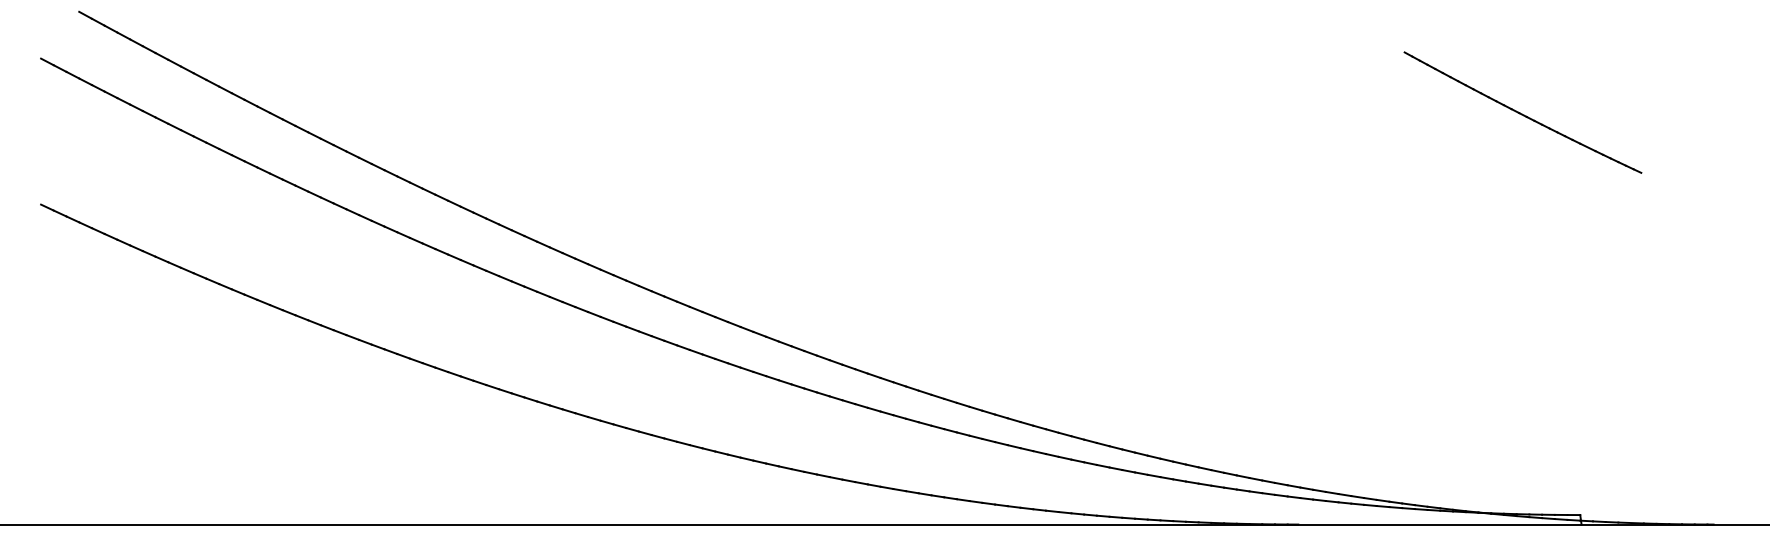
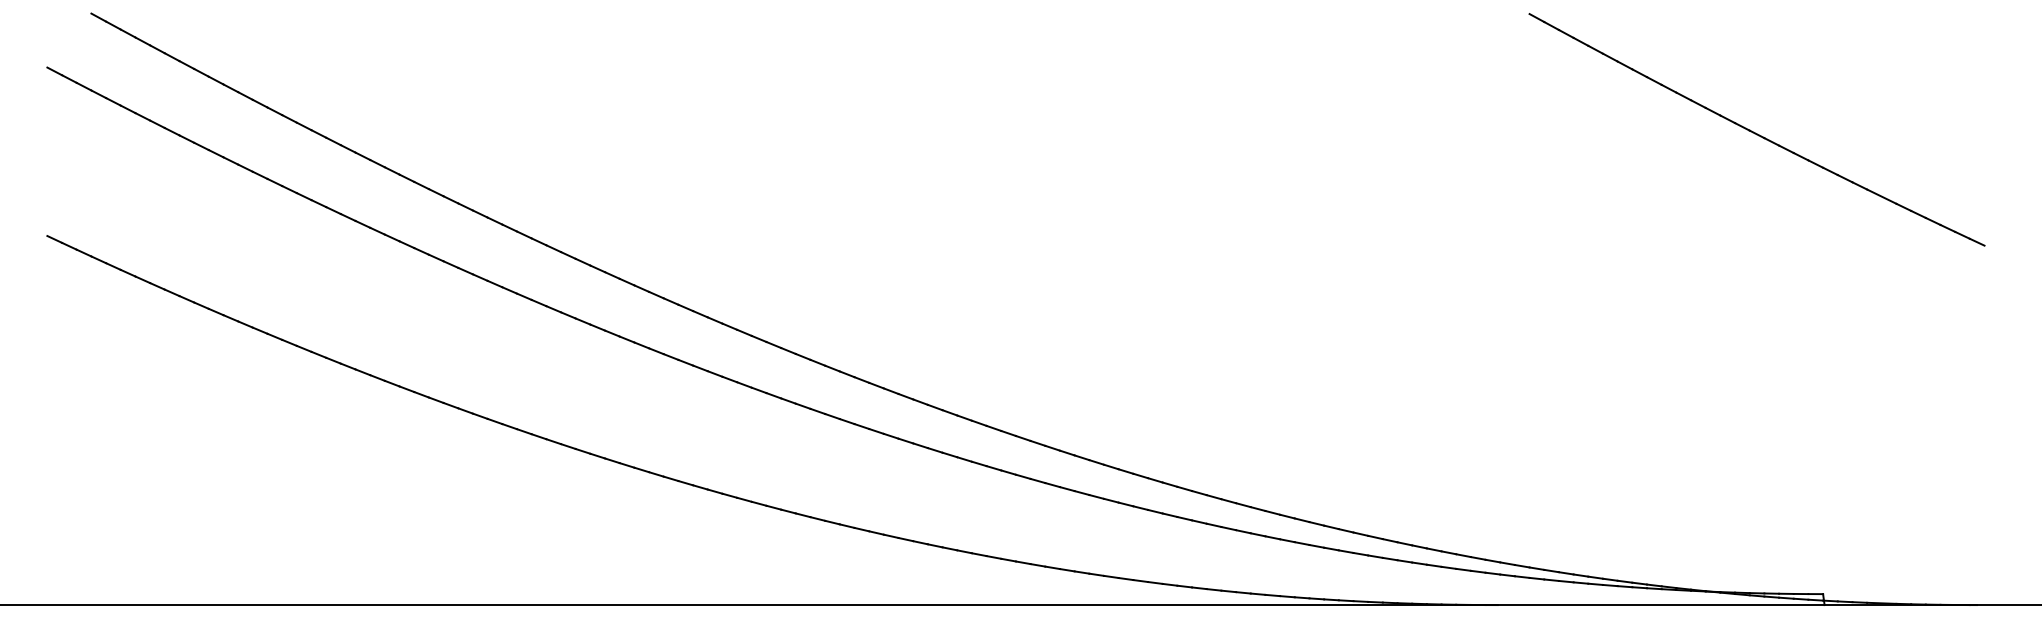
part: (1522, 112) -> (1756, 129), size x1.67

